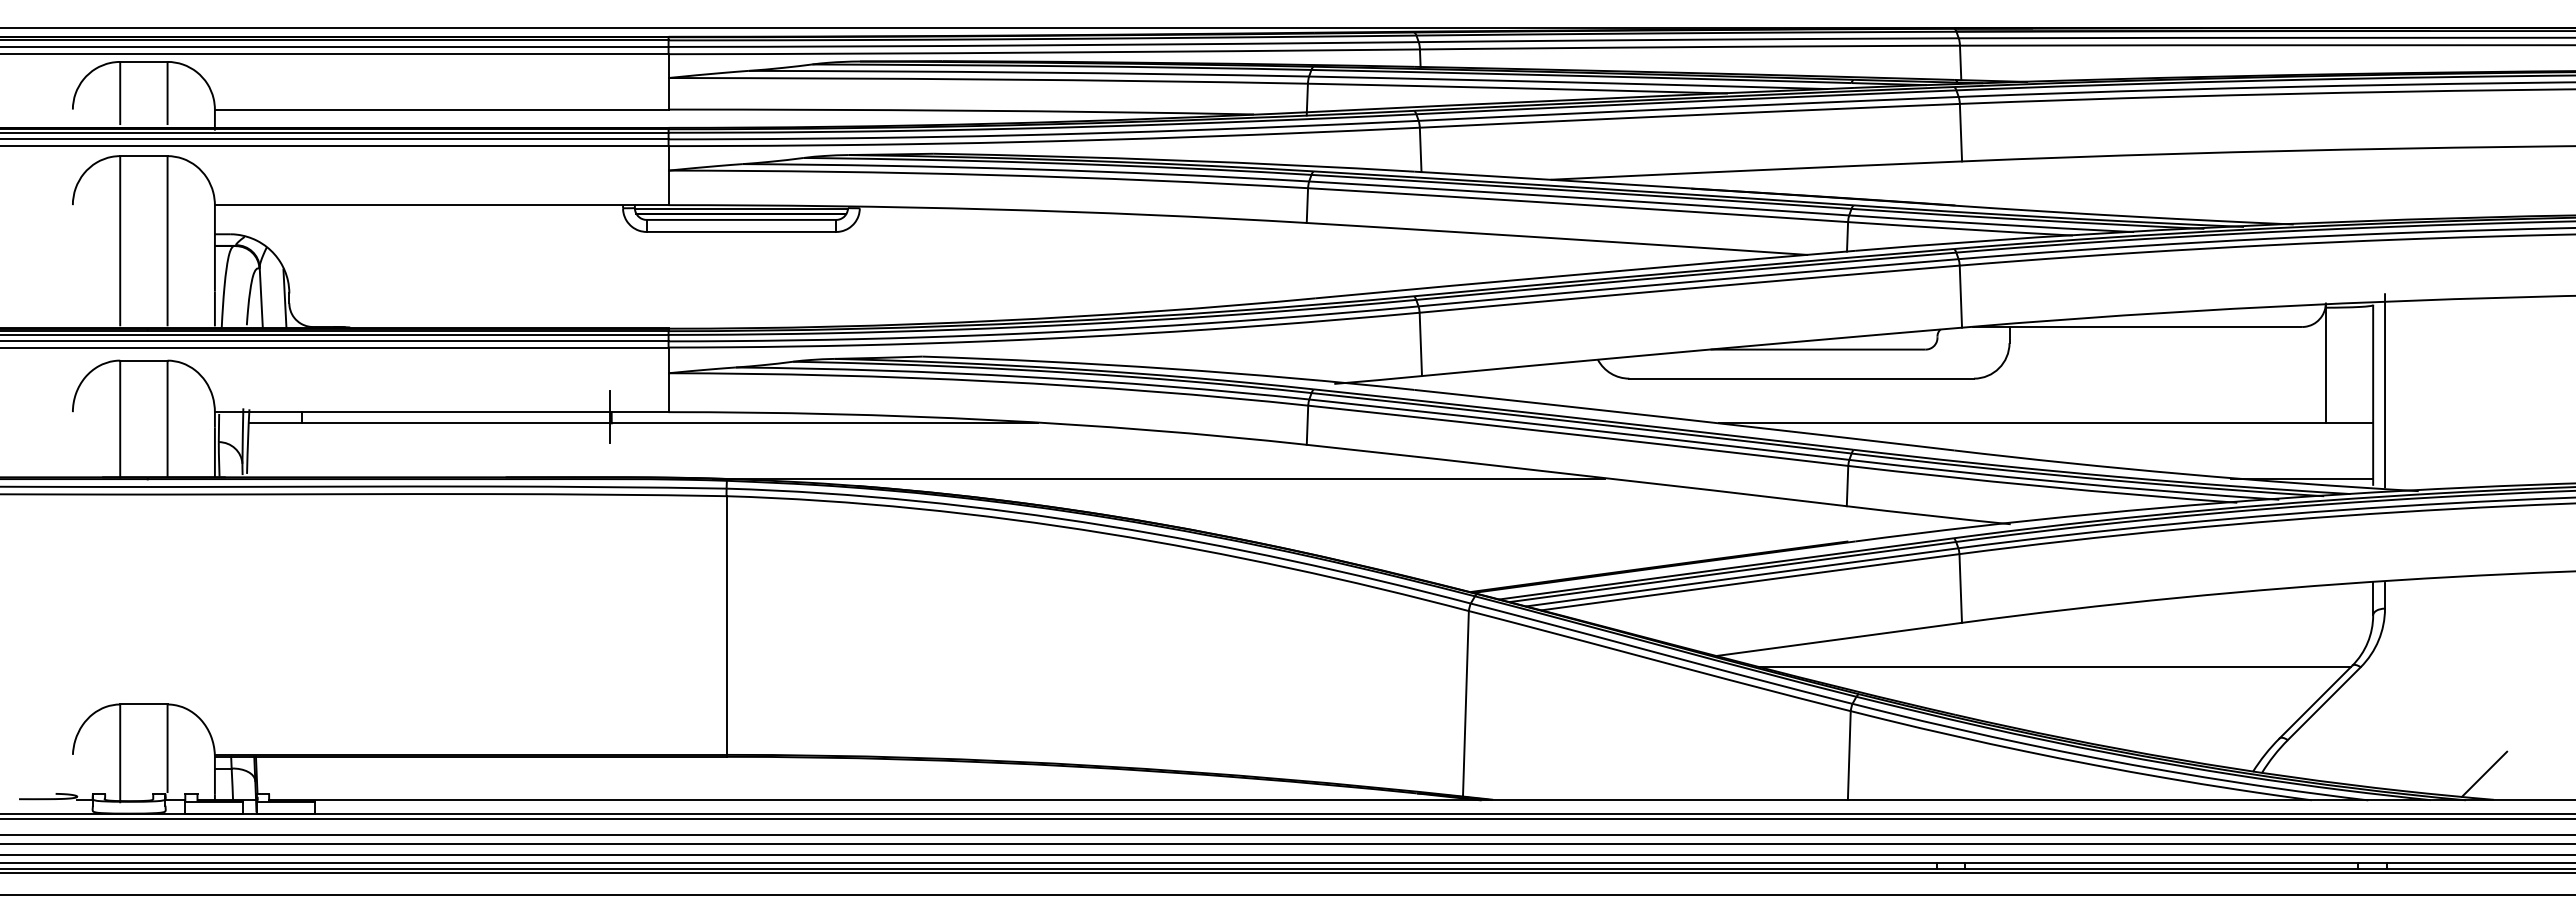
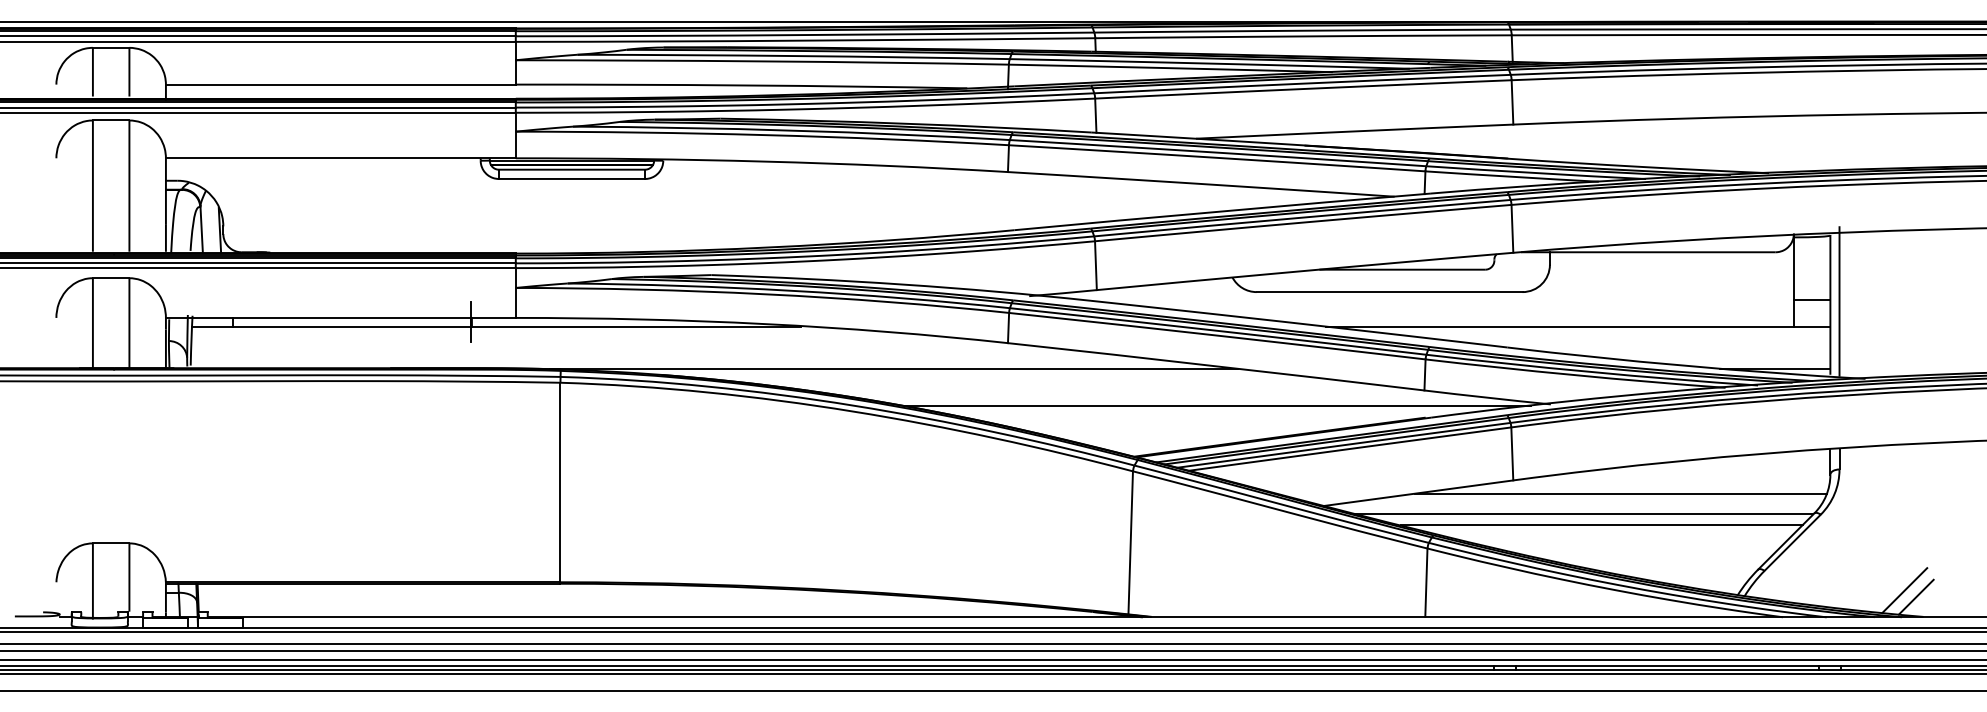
line: (2349, 388) -> (1812, 299), added
line: (1579, 526) -> (1218, 406), added
line: (2101, 640) -> (1620, 494), added
line: (2076, 680) -> (1601, 524), added
line: (2469, 765) -> (1904, 590), added

